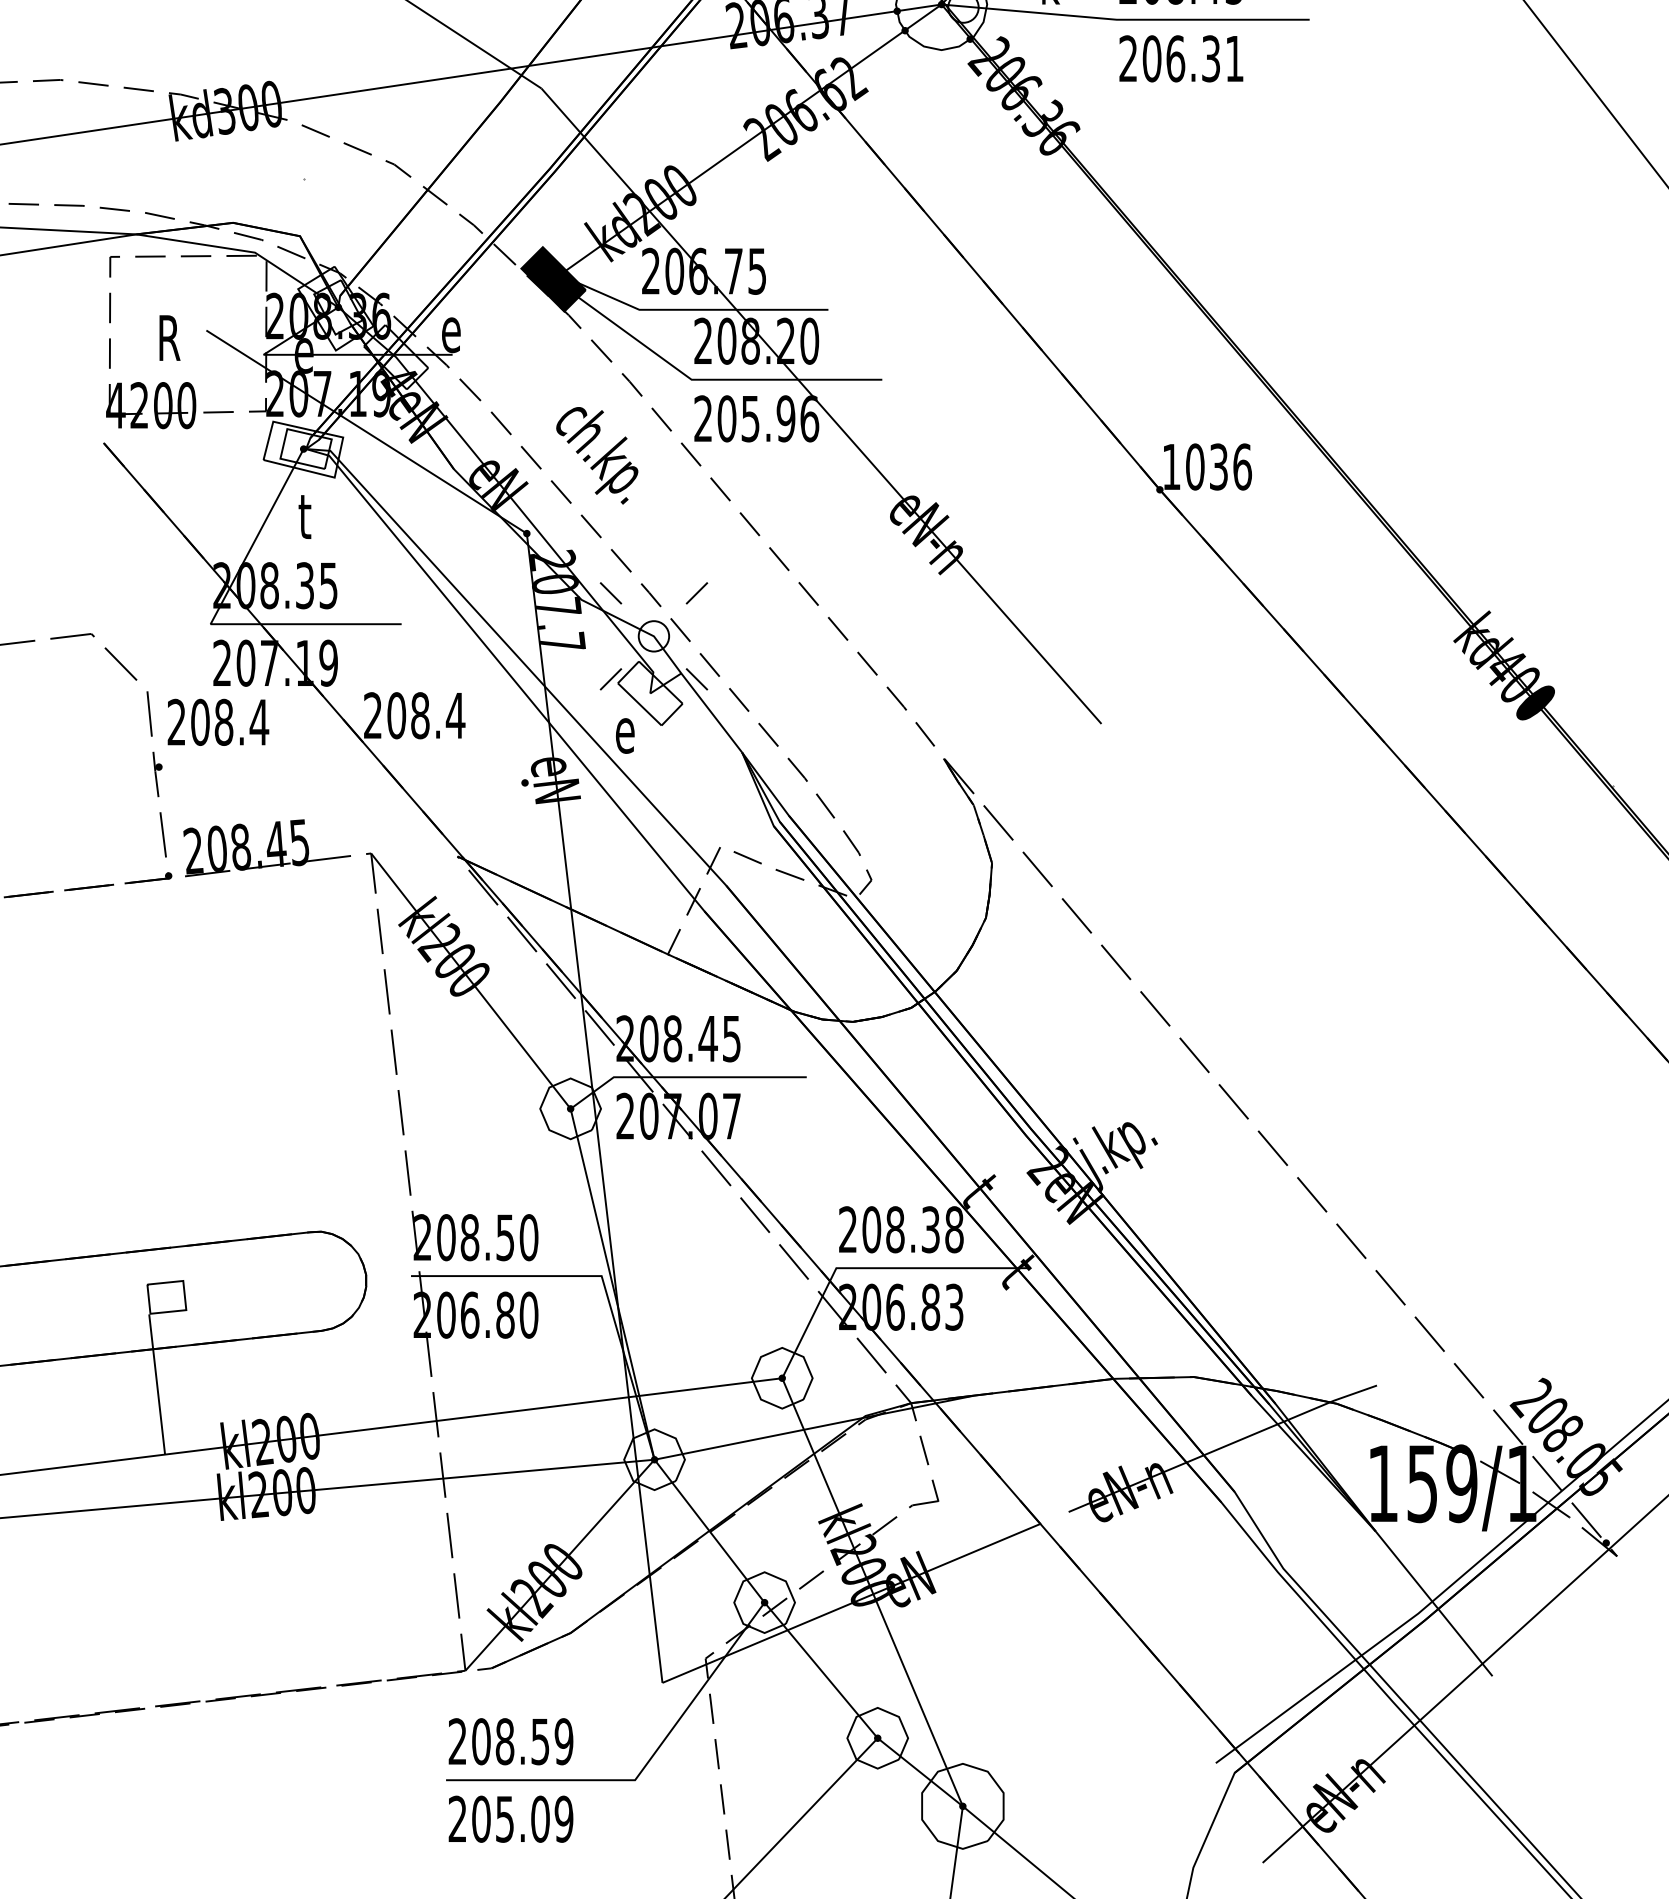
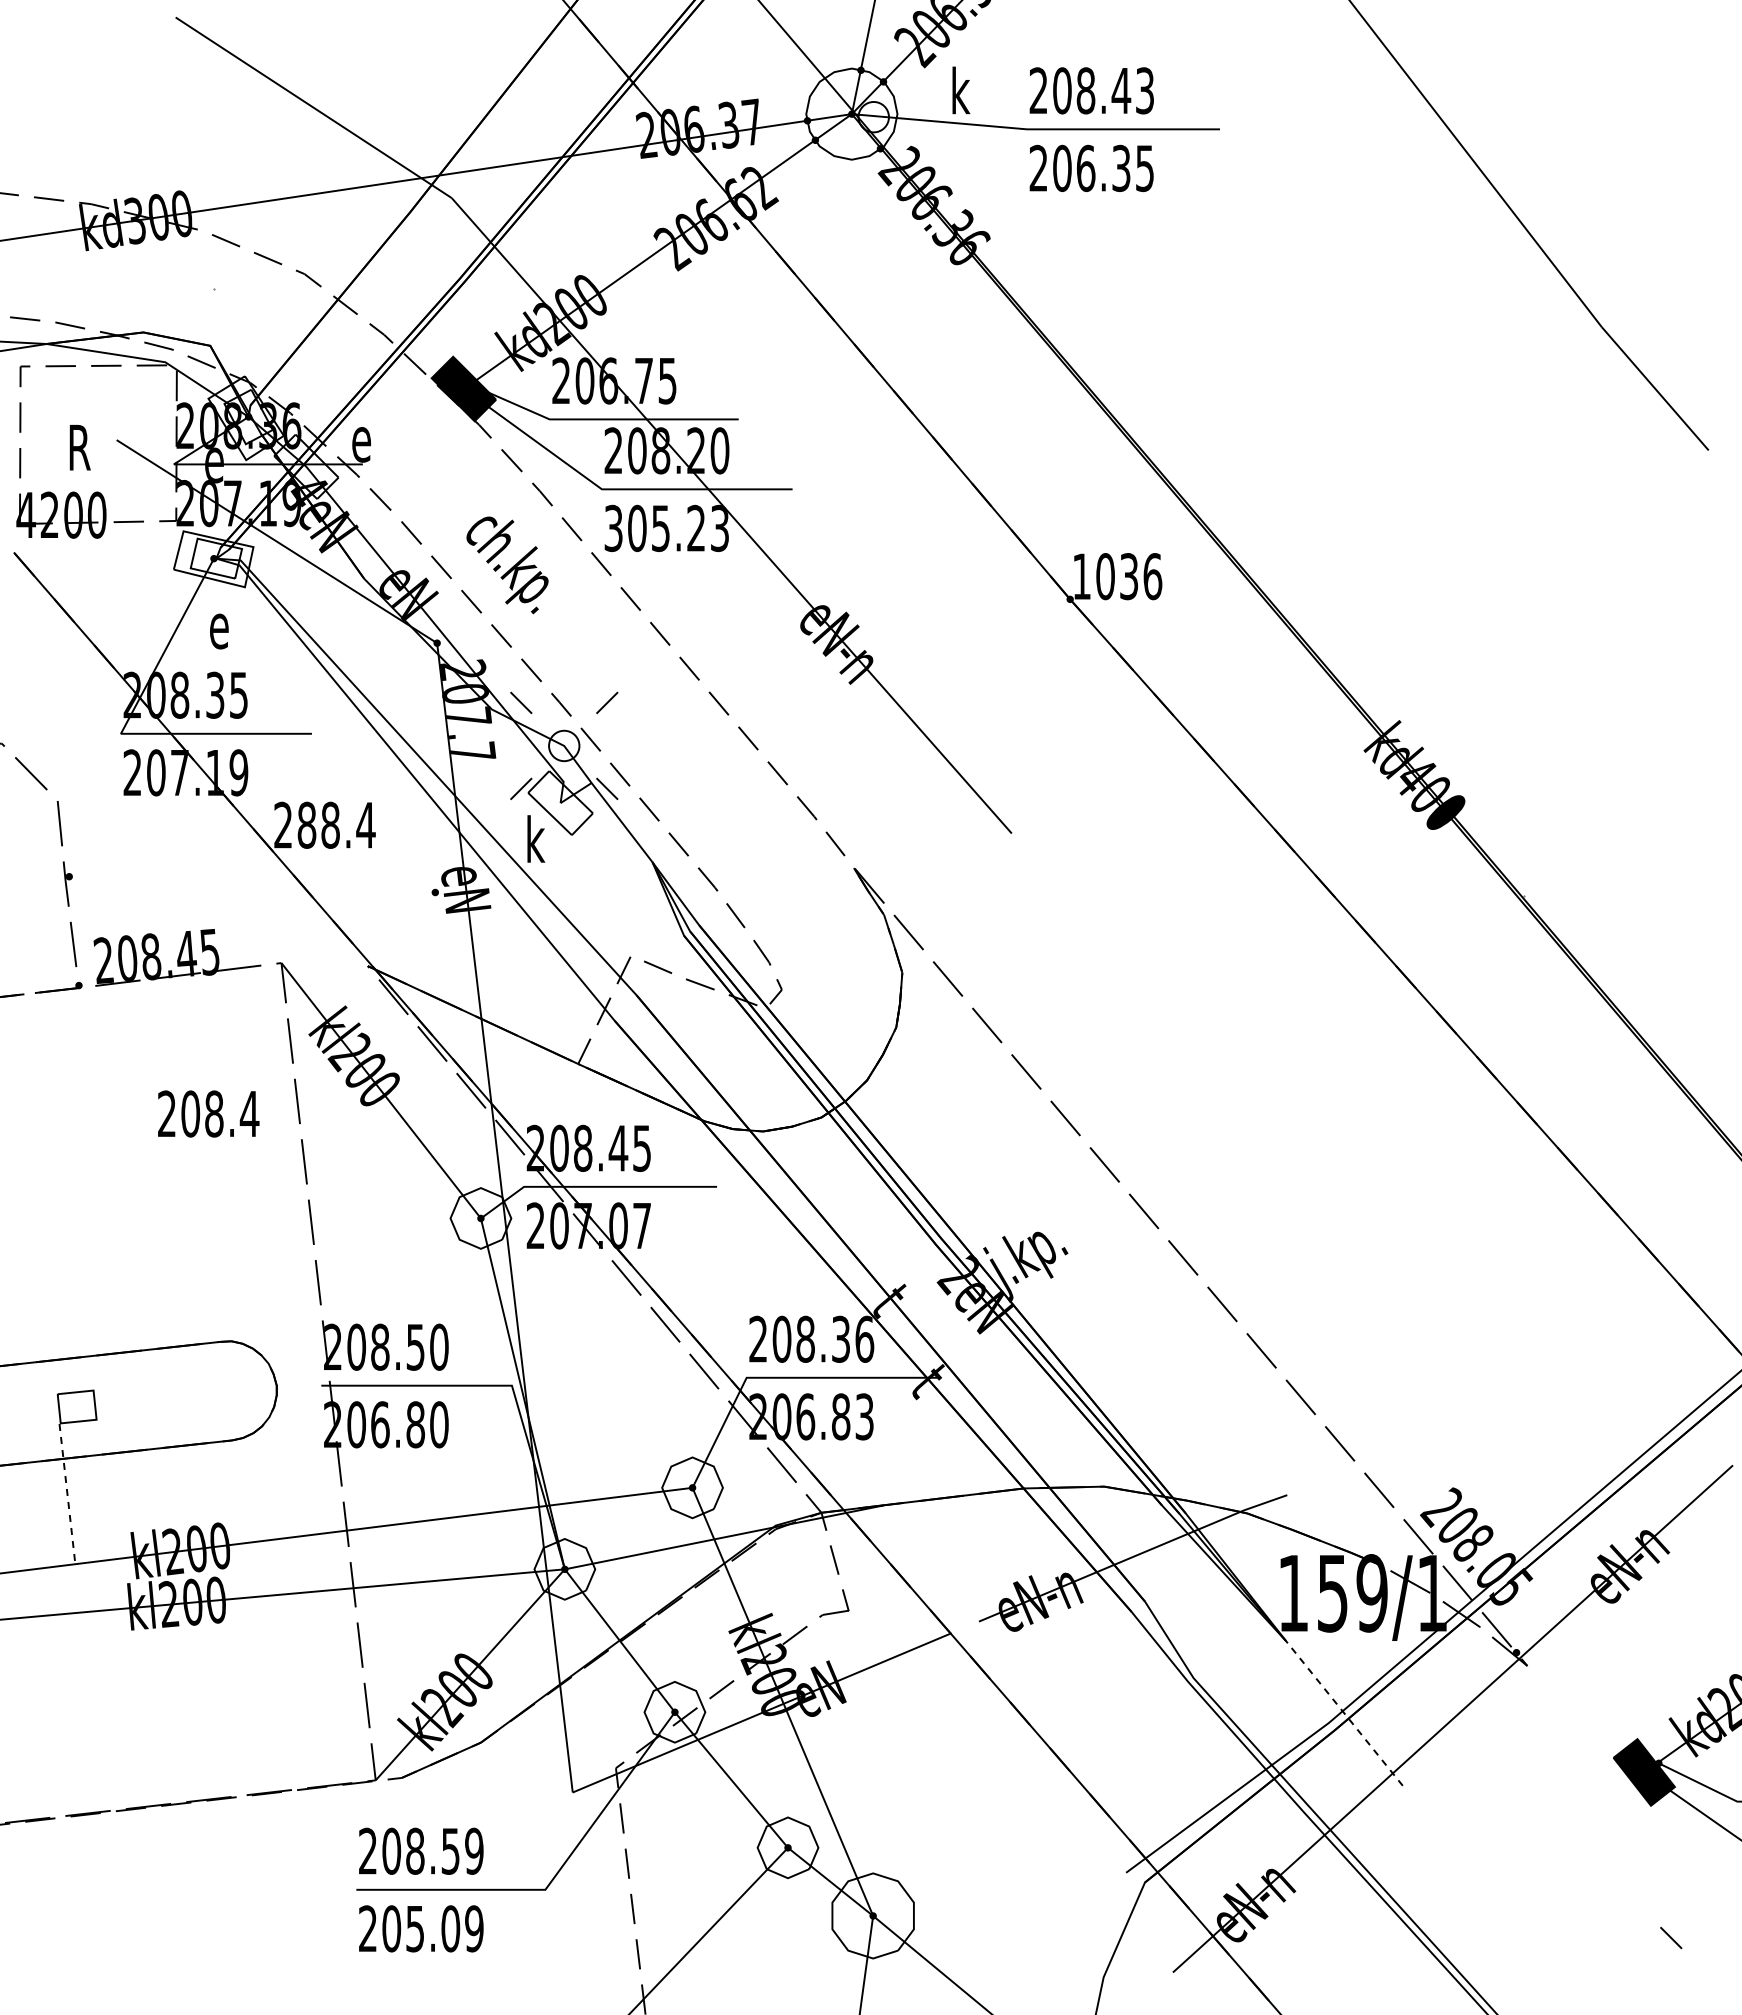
text: (1234, 58) -> (1144, 168), 206.31 -> 206.35
text: (756, 418) -> (666, 528), 205.96 -> 305.23
text: (308, 516) -> (218, 626), t -> e
text: (396, 715) -> (306, 825), 208.4 -> 288.4
text: (218, 721) -> (208, 1113), moved
text: (625, 729) -> (535, 839), e -> k
text: (954, 1228) -> (864, 1338), 208.38 -> 208.36
line: (157, 1384) -> (67, 1494), solid -> dashed
line: (1434, 1603) -> (1344, 1713), solid -> dashed

